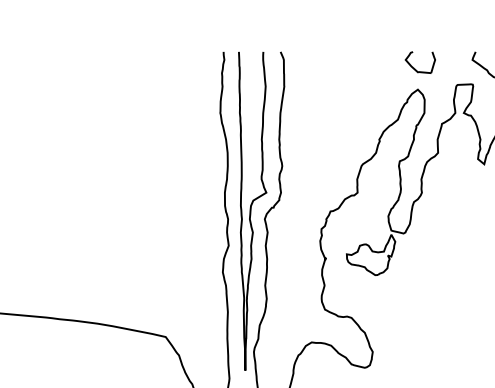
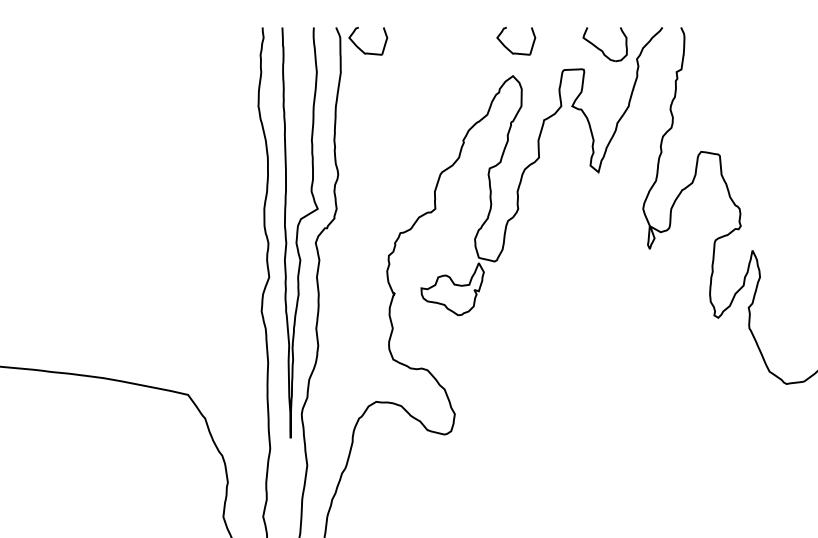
part: (299, 68) -> (360, 48), added

